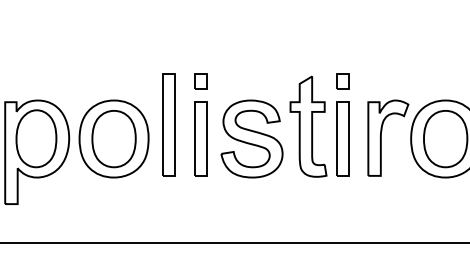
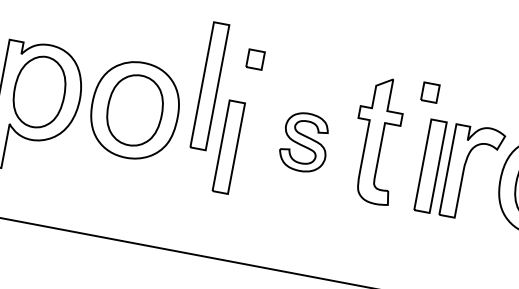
part: (168, 124) -> (209, 85), moved
part: (200, 138) -> (228, 146), moved
part: (251, 138) -> (304, 141), size x0.6
part: (342, 138) -> (429, 165), moved

